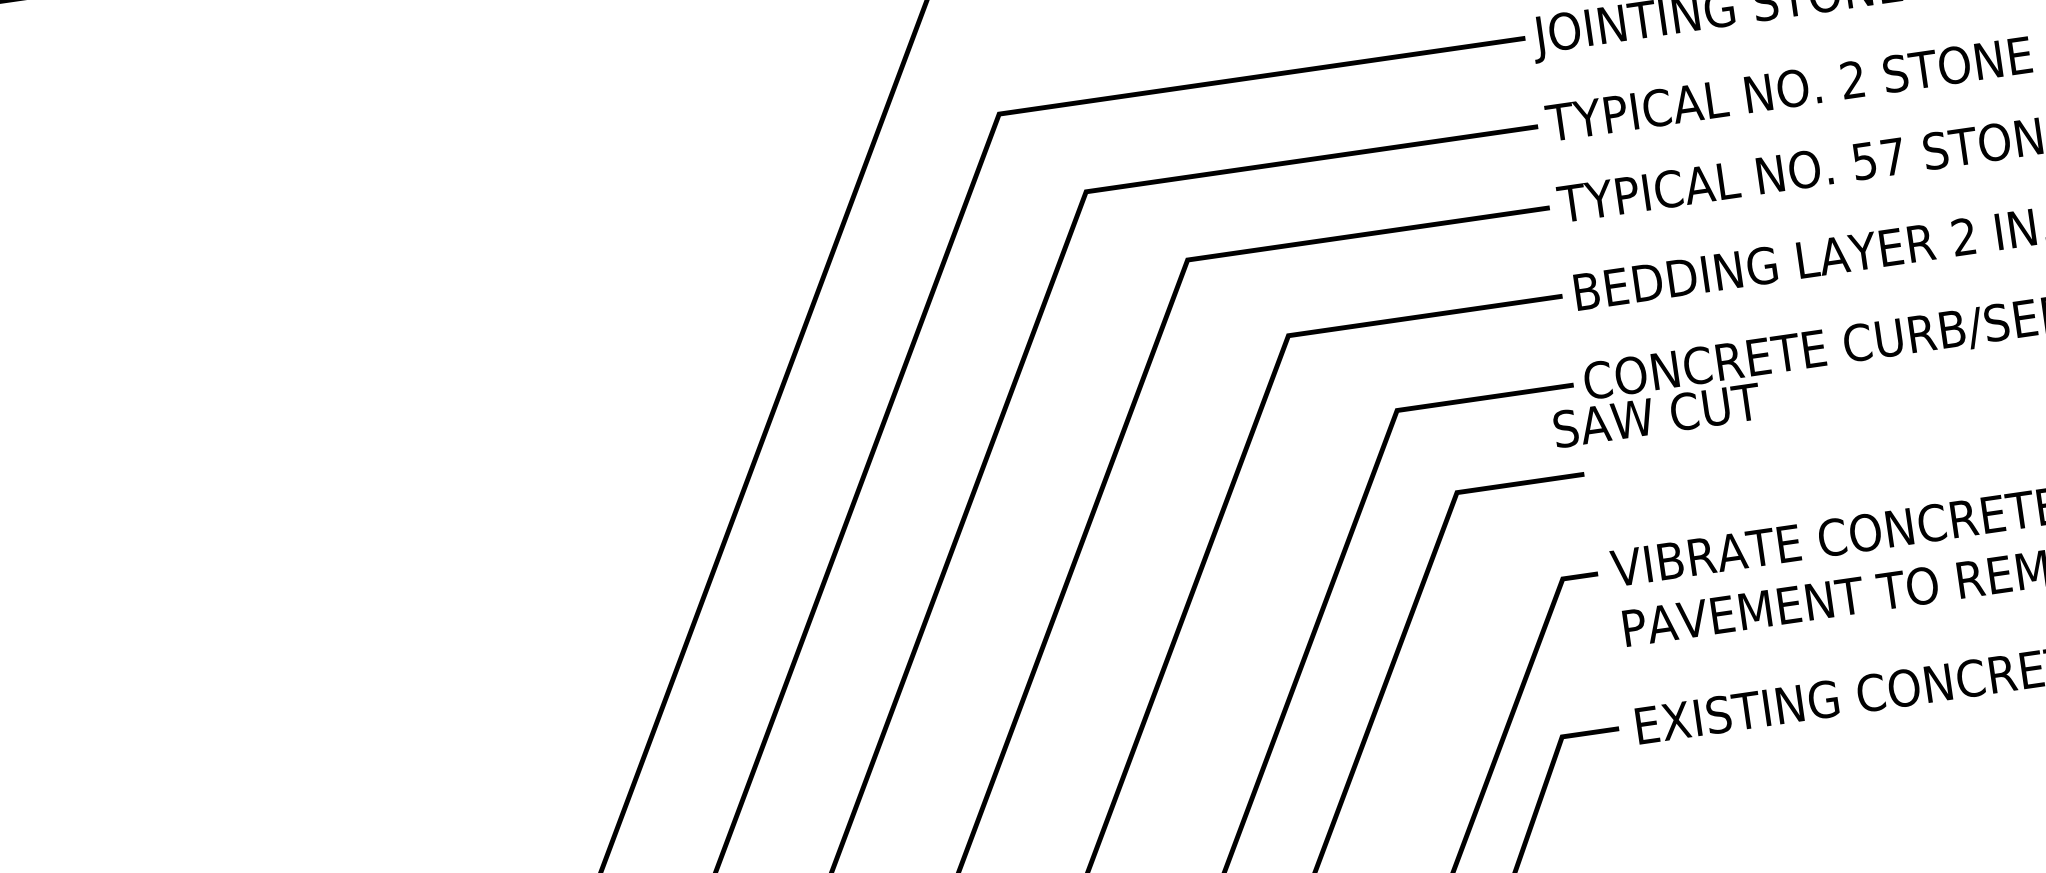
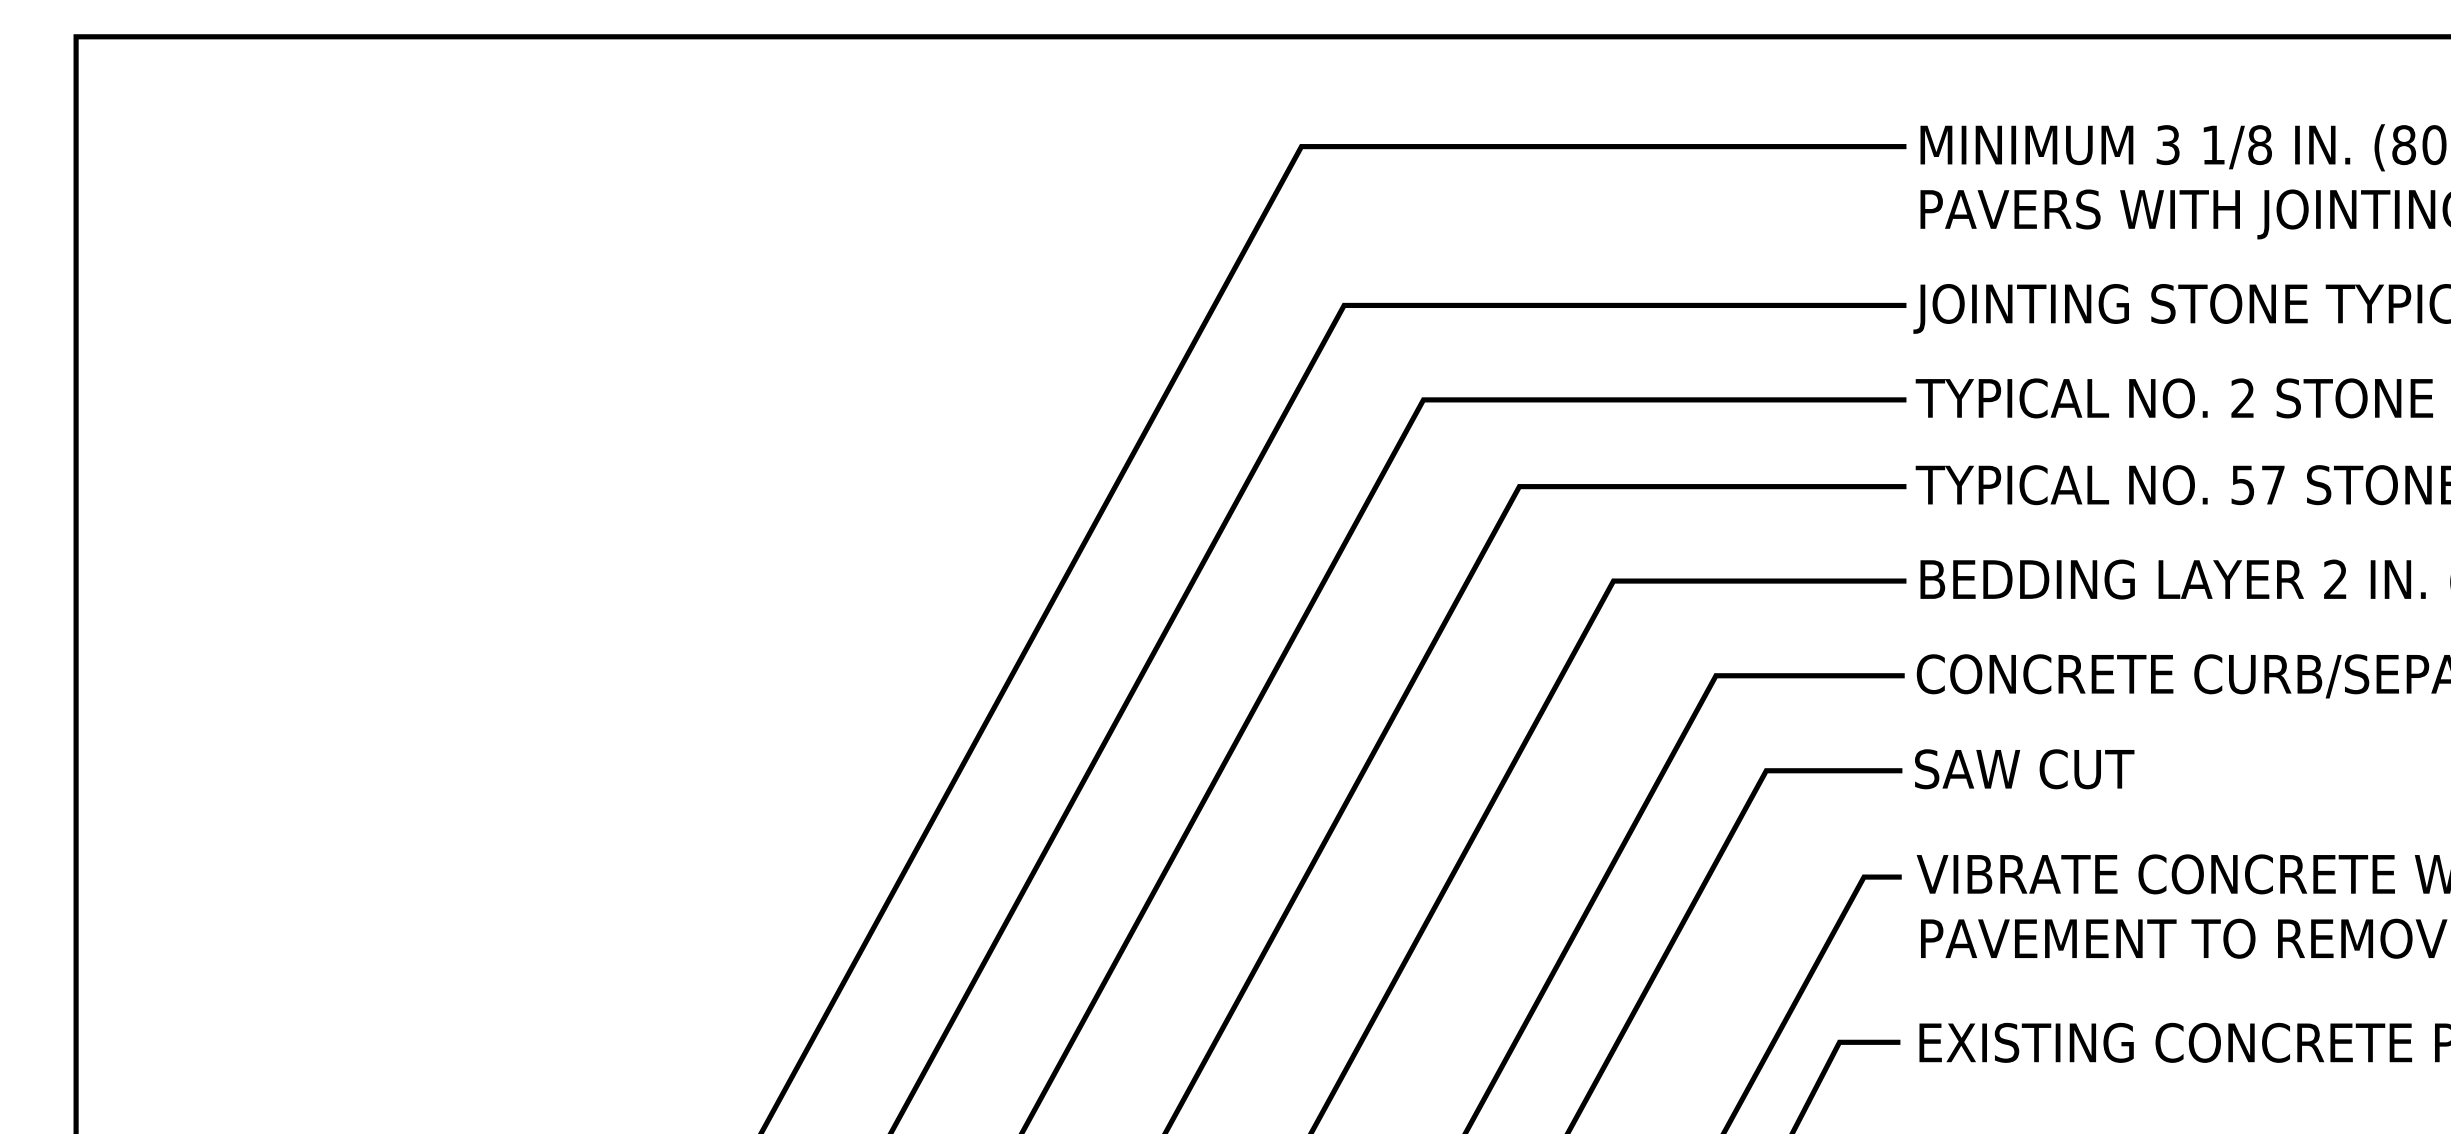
text: (1657, 415) -> (2024, 769), moved

